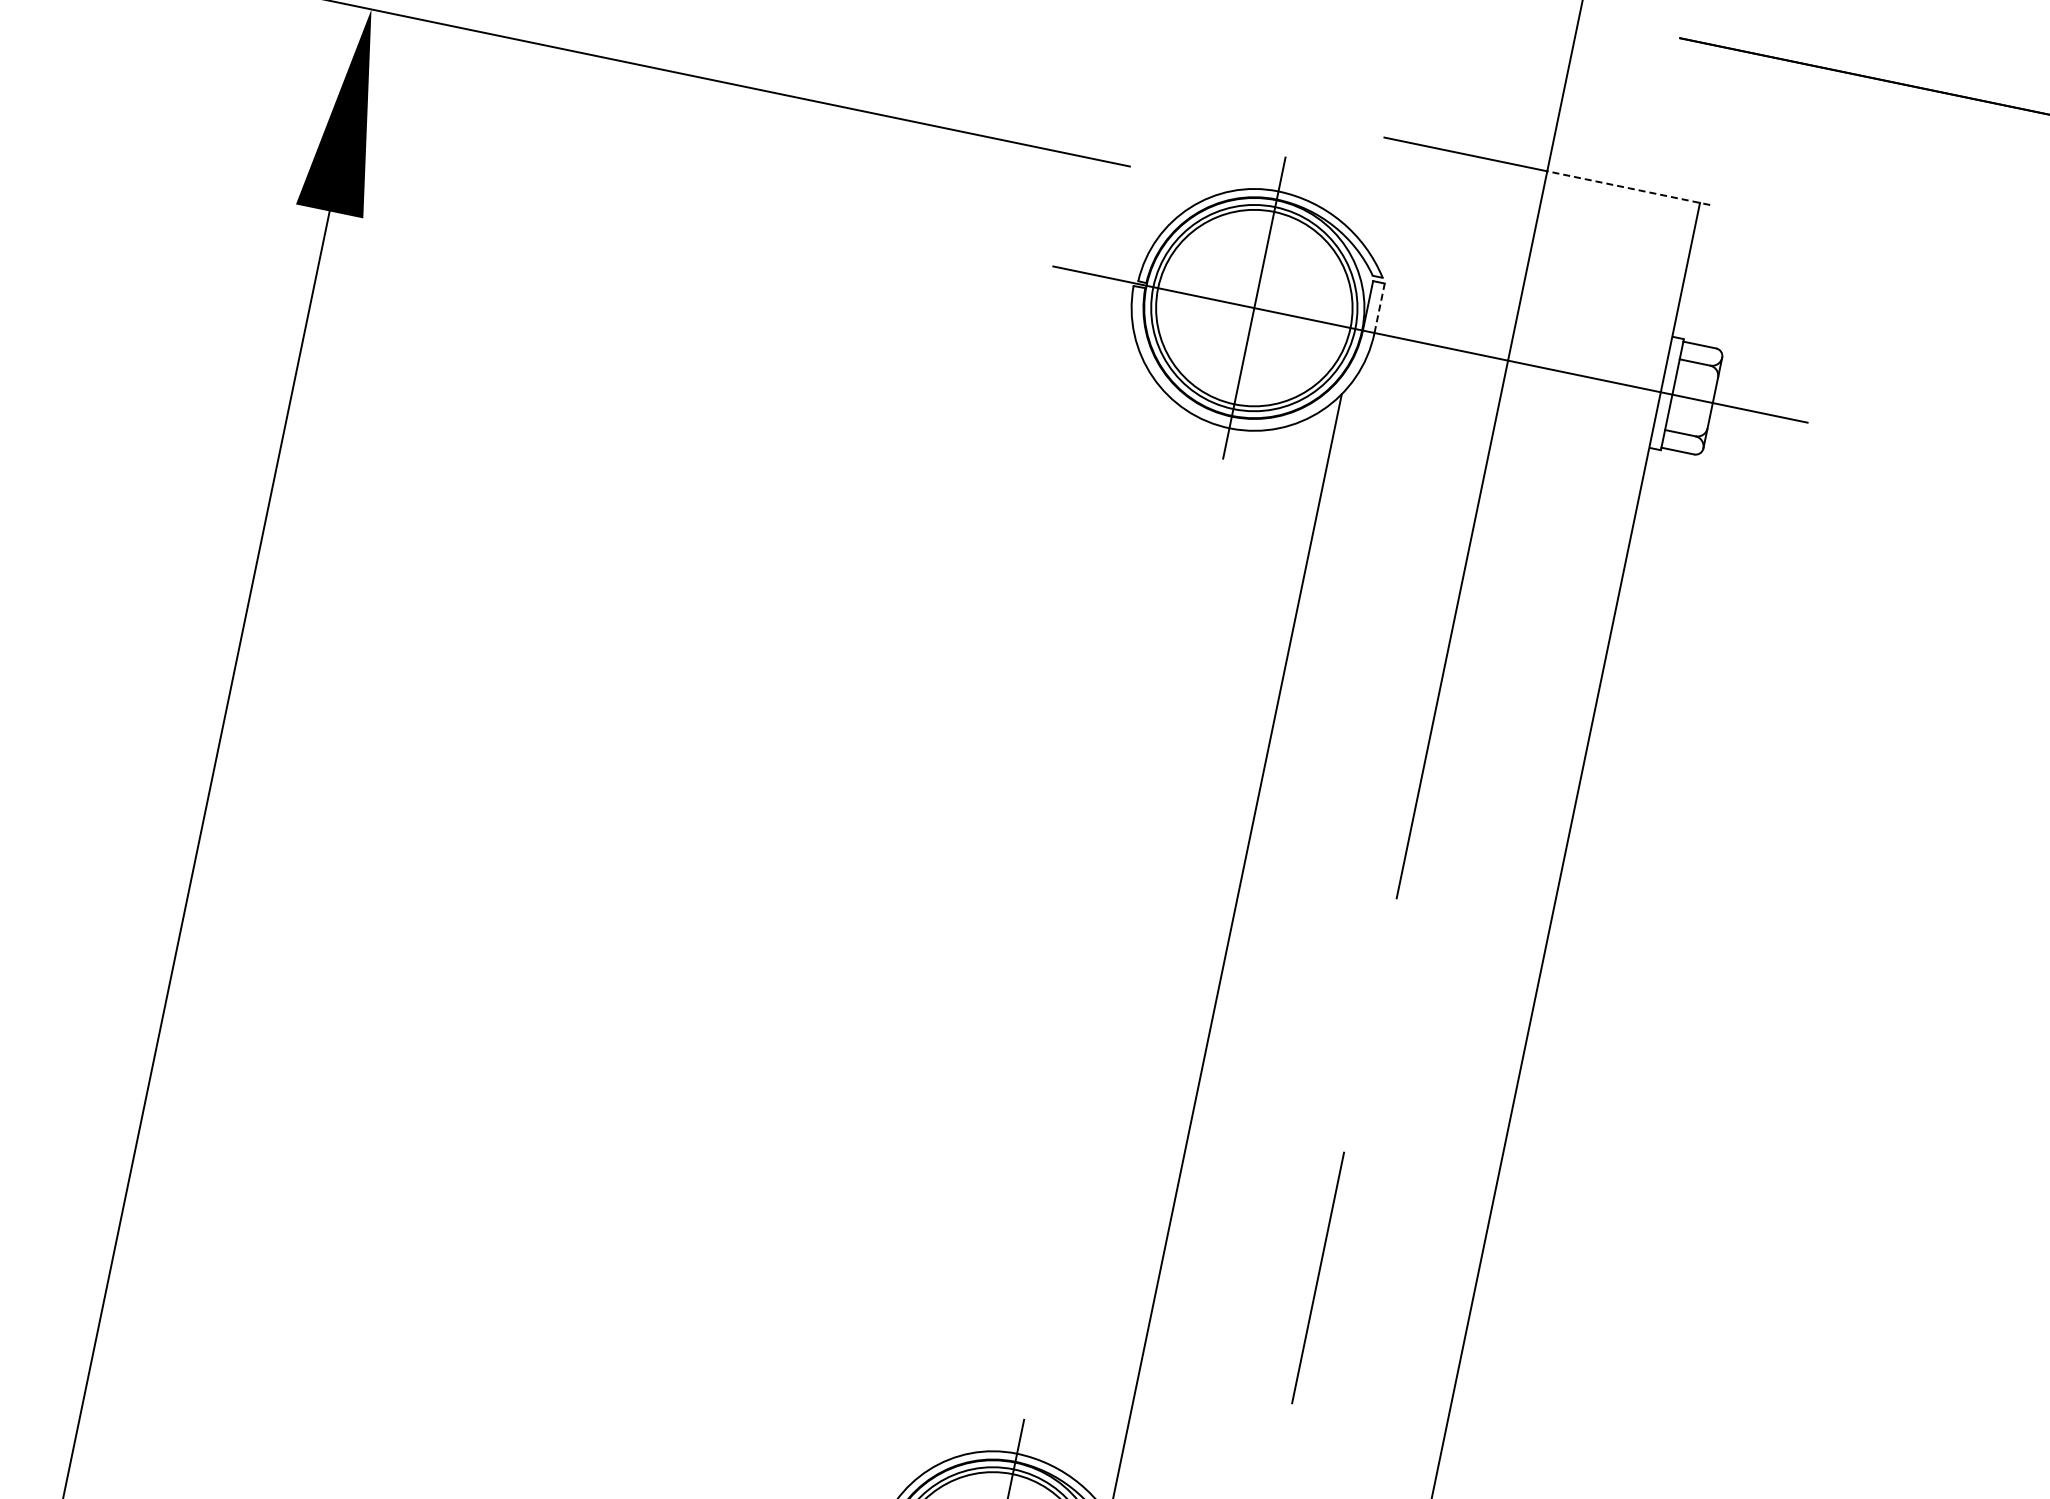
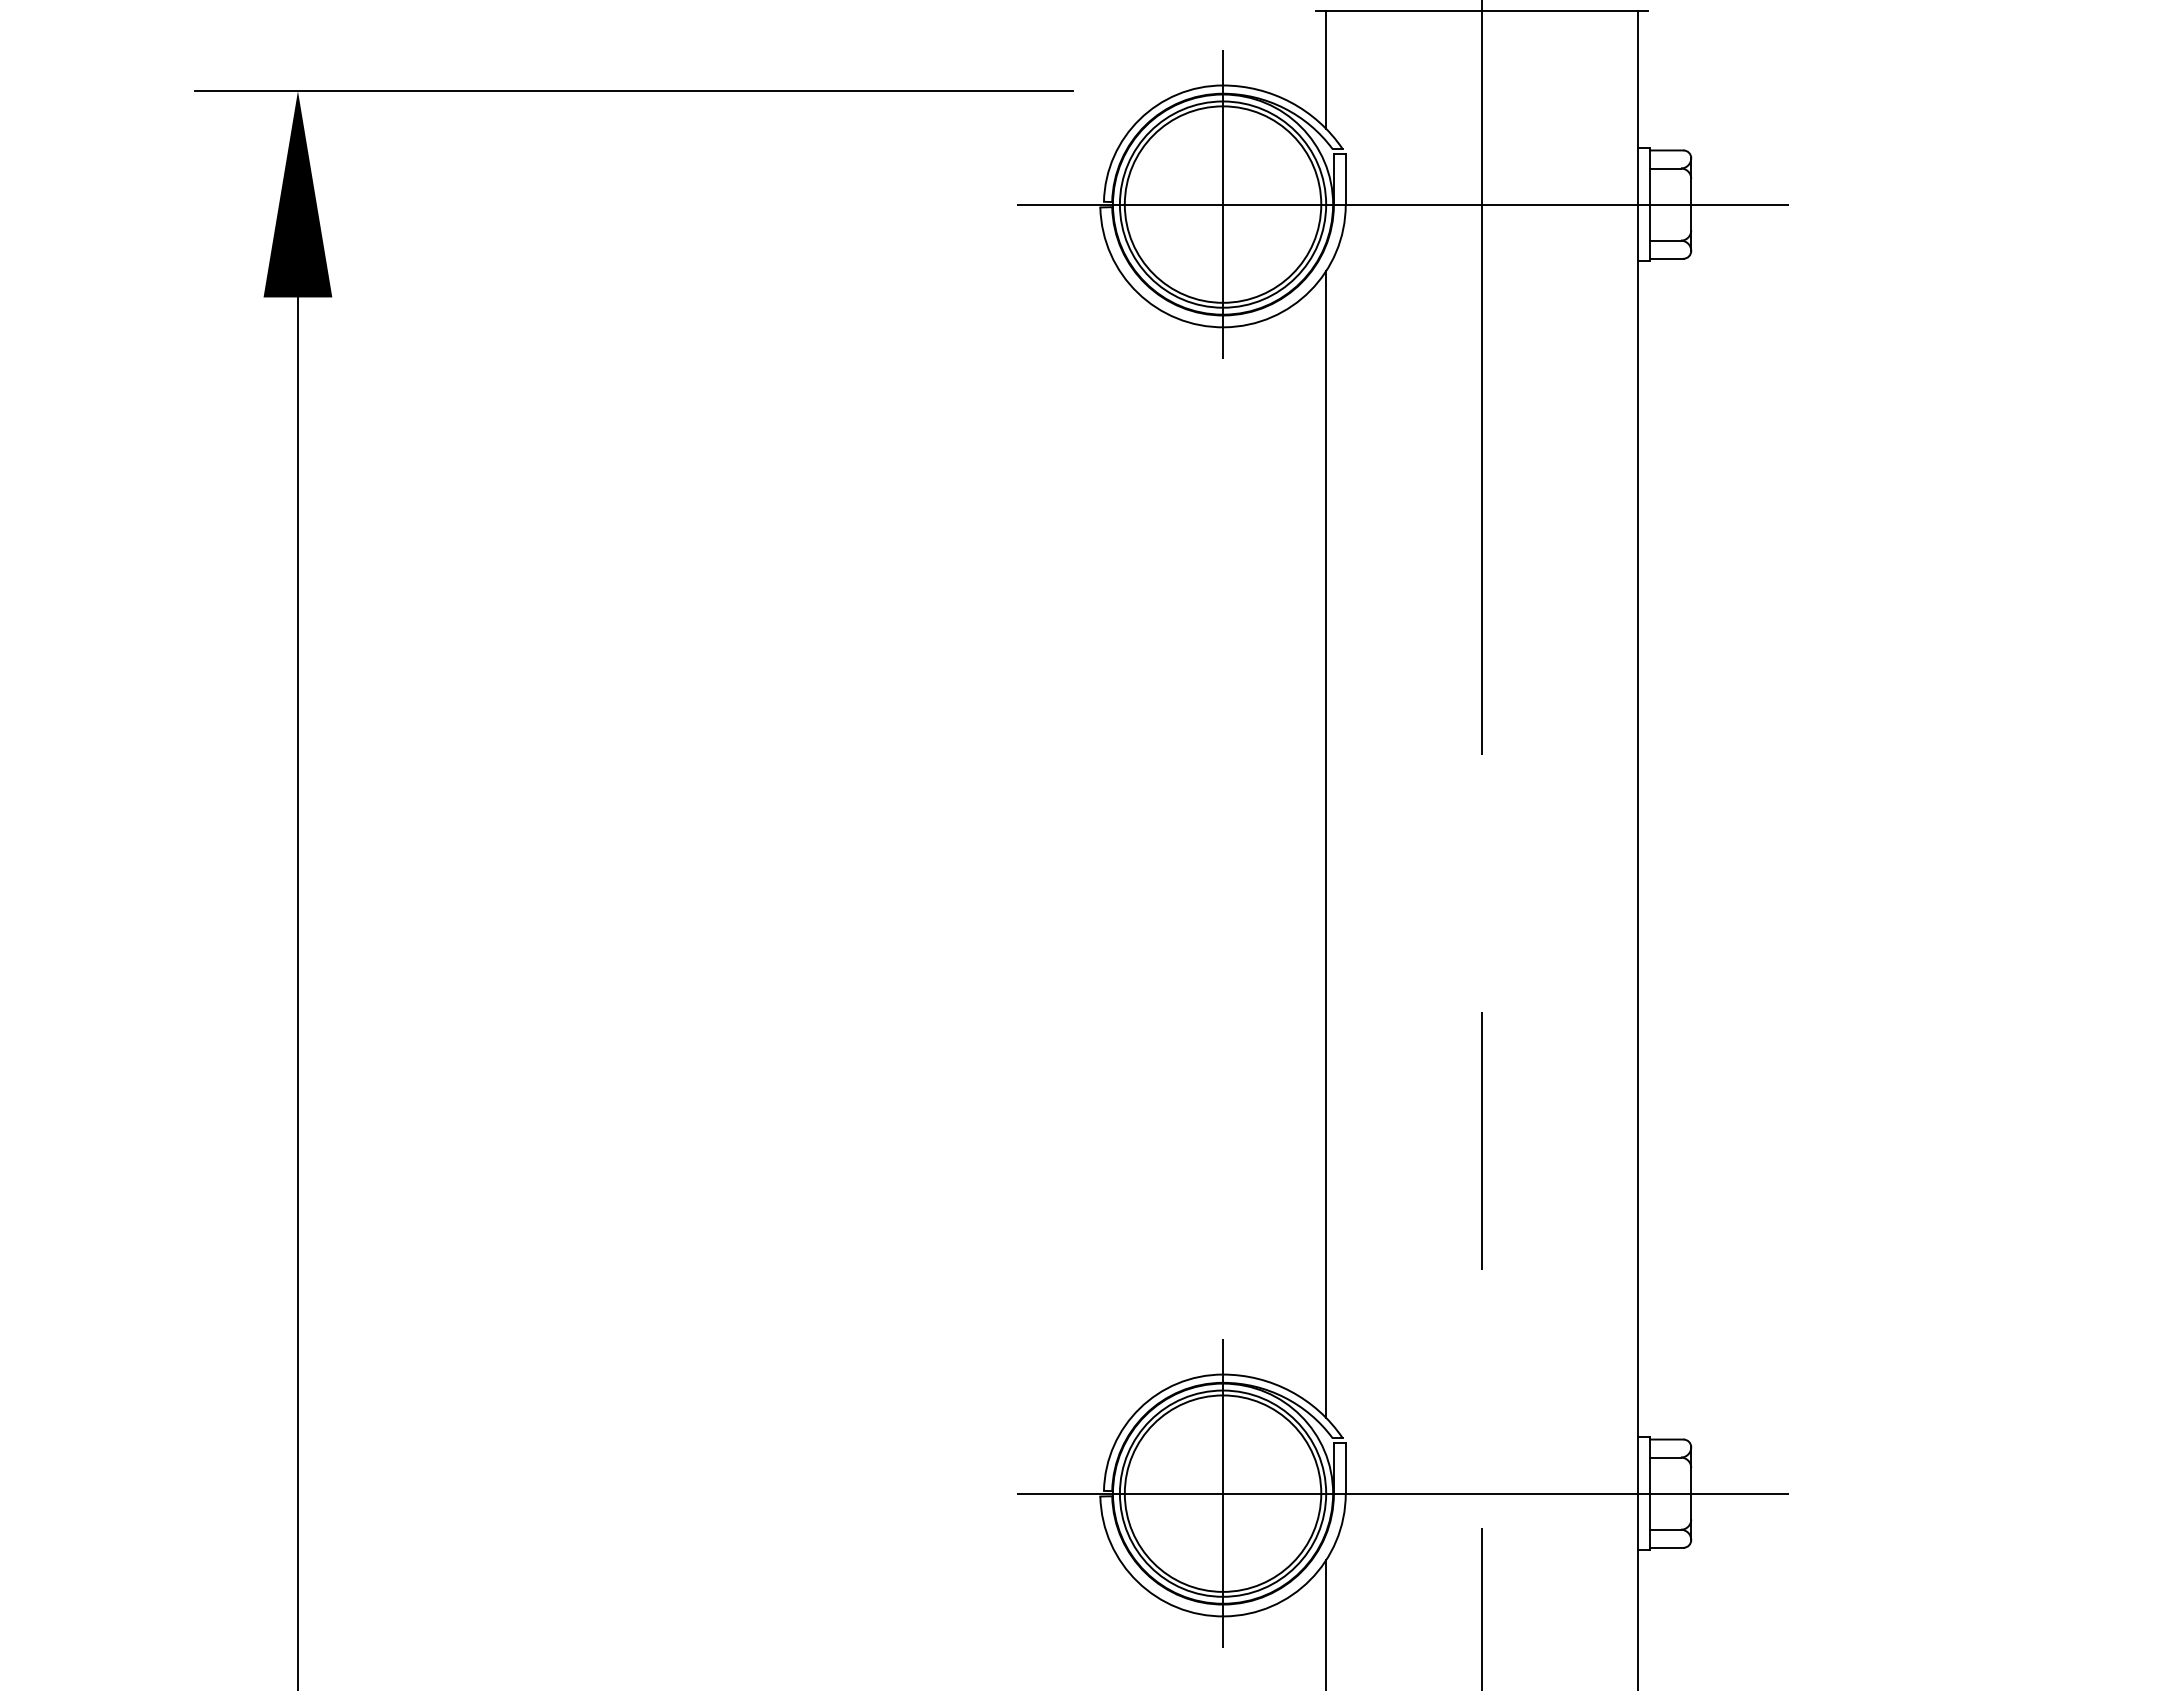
line: (1627, 188) -> (1564, 11), dashed -> solid
line: (1383, 196) -> (1326, 69), added
line: (1379, 307) -> (1345, 178), dashed -> solid

